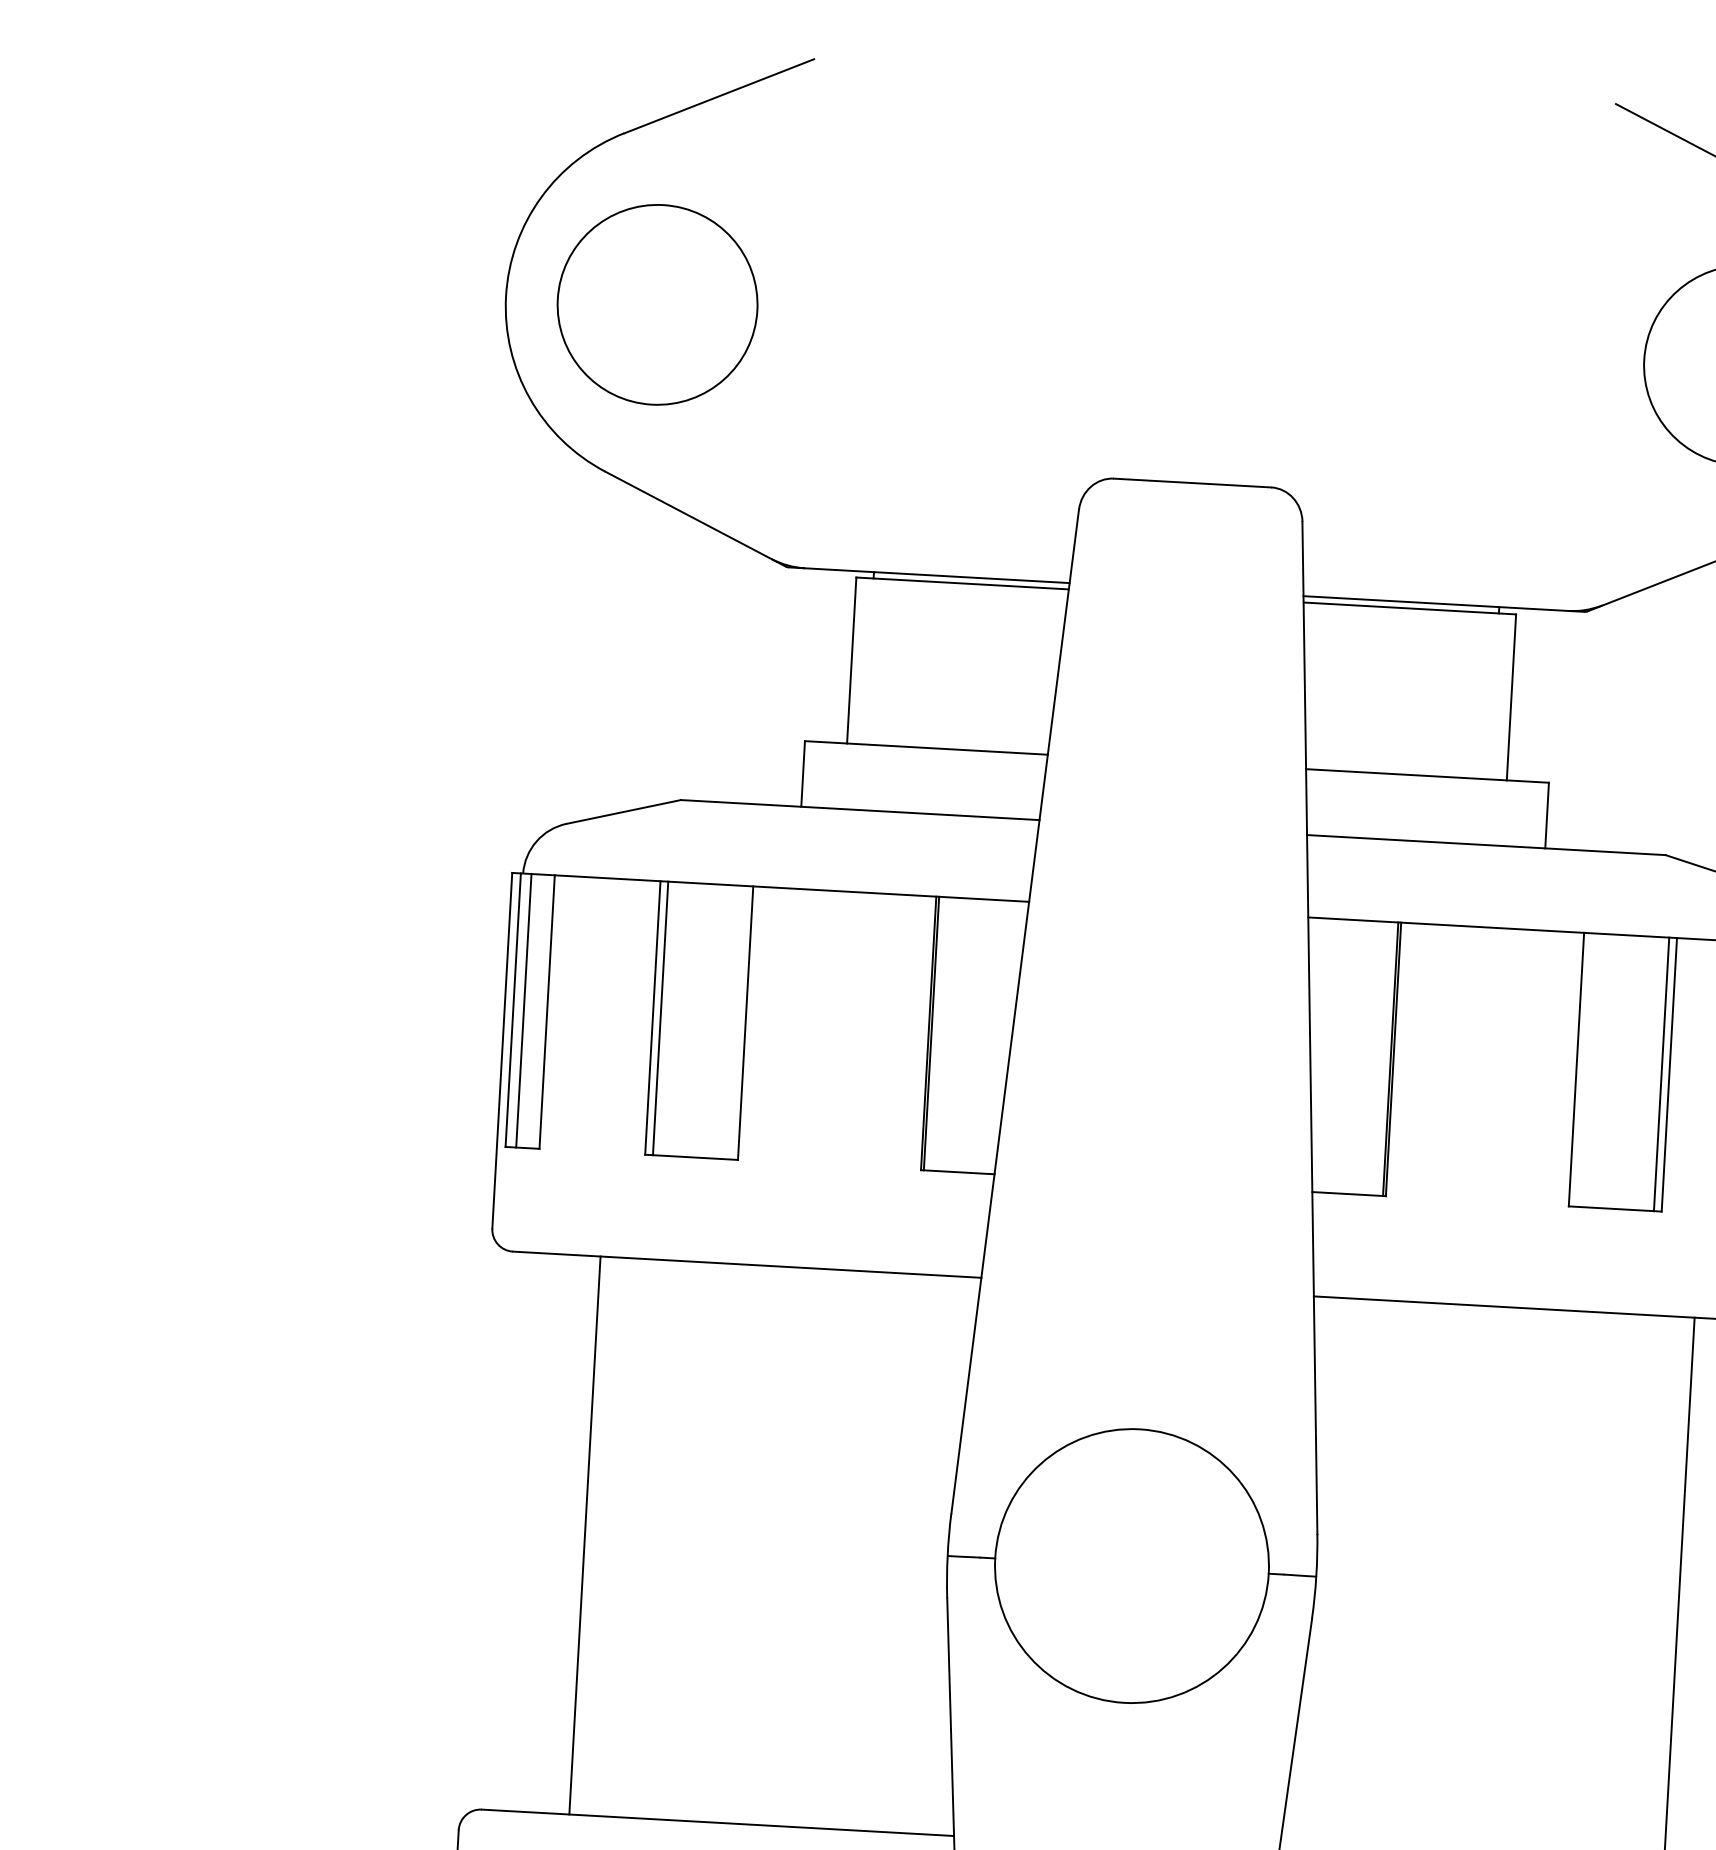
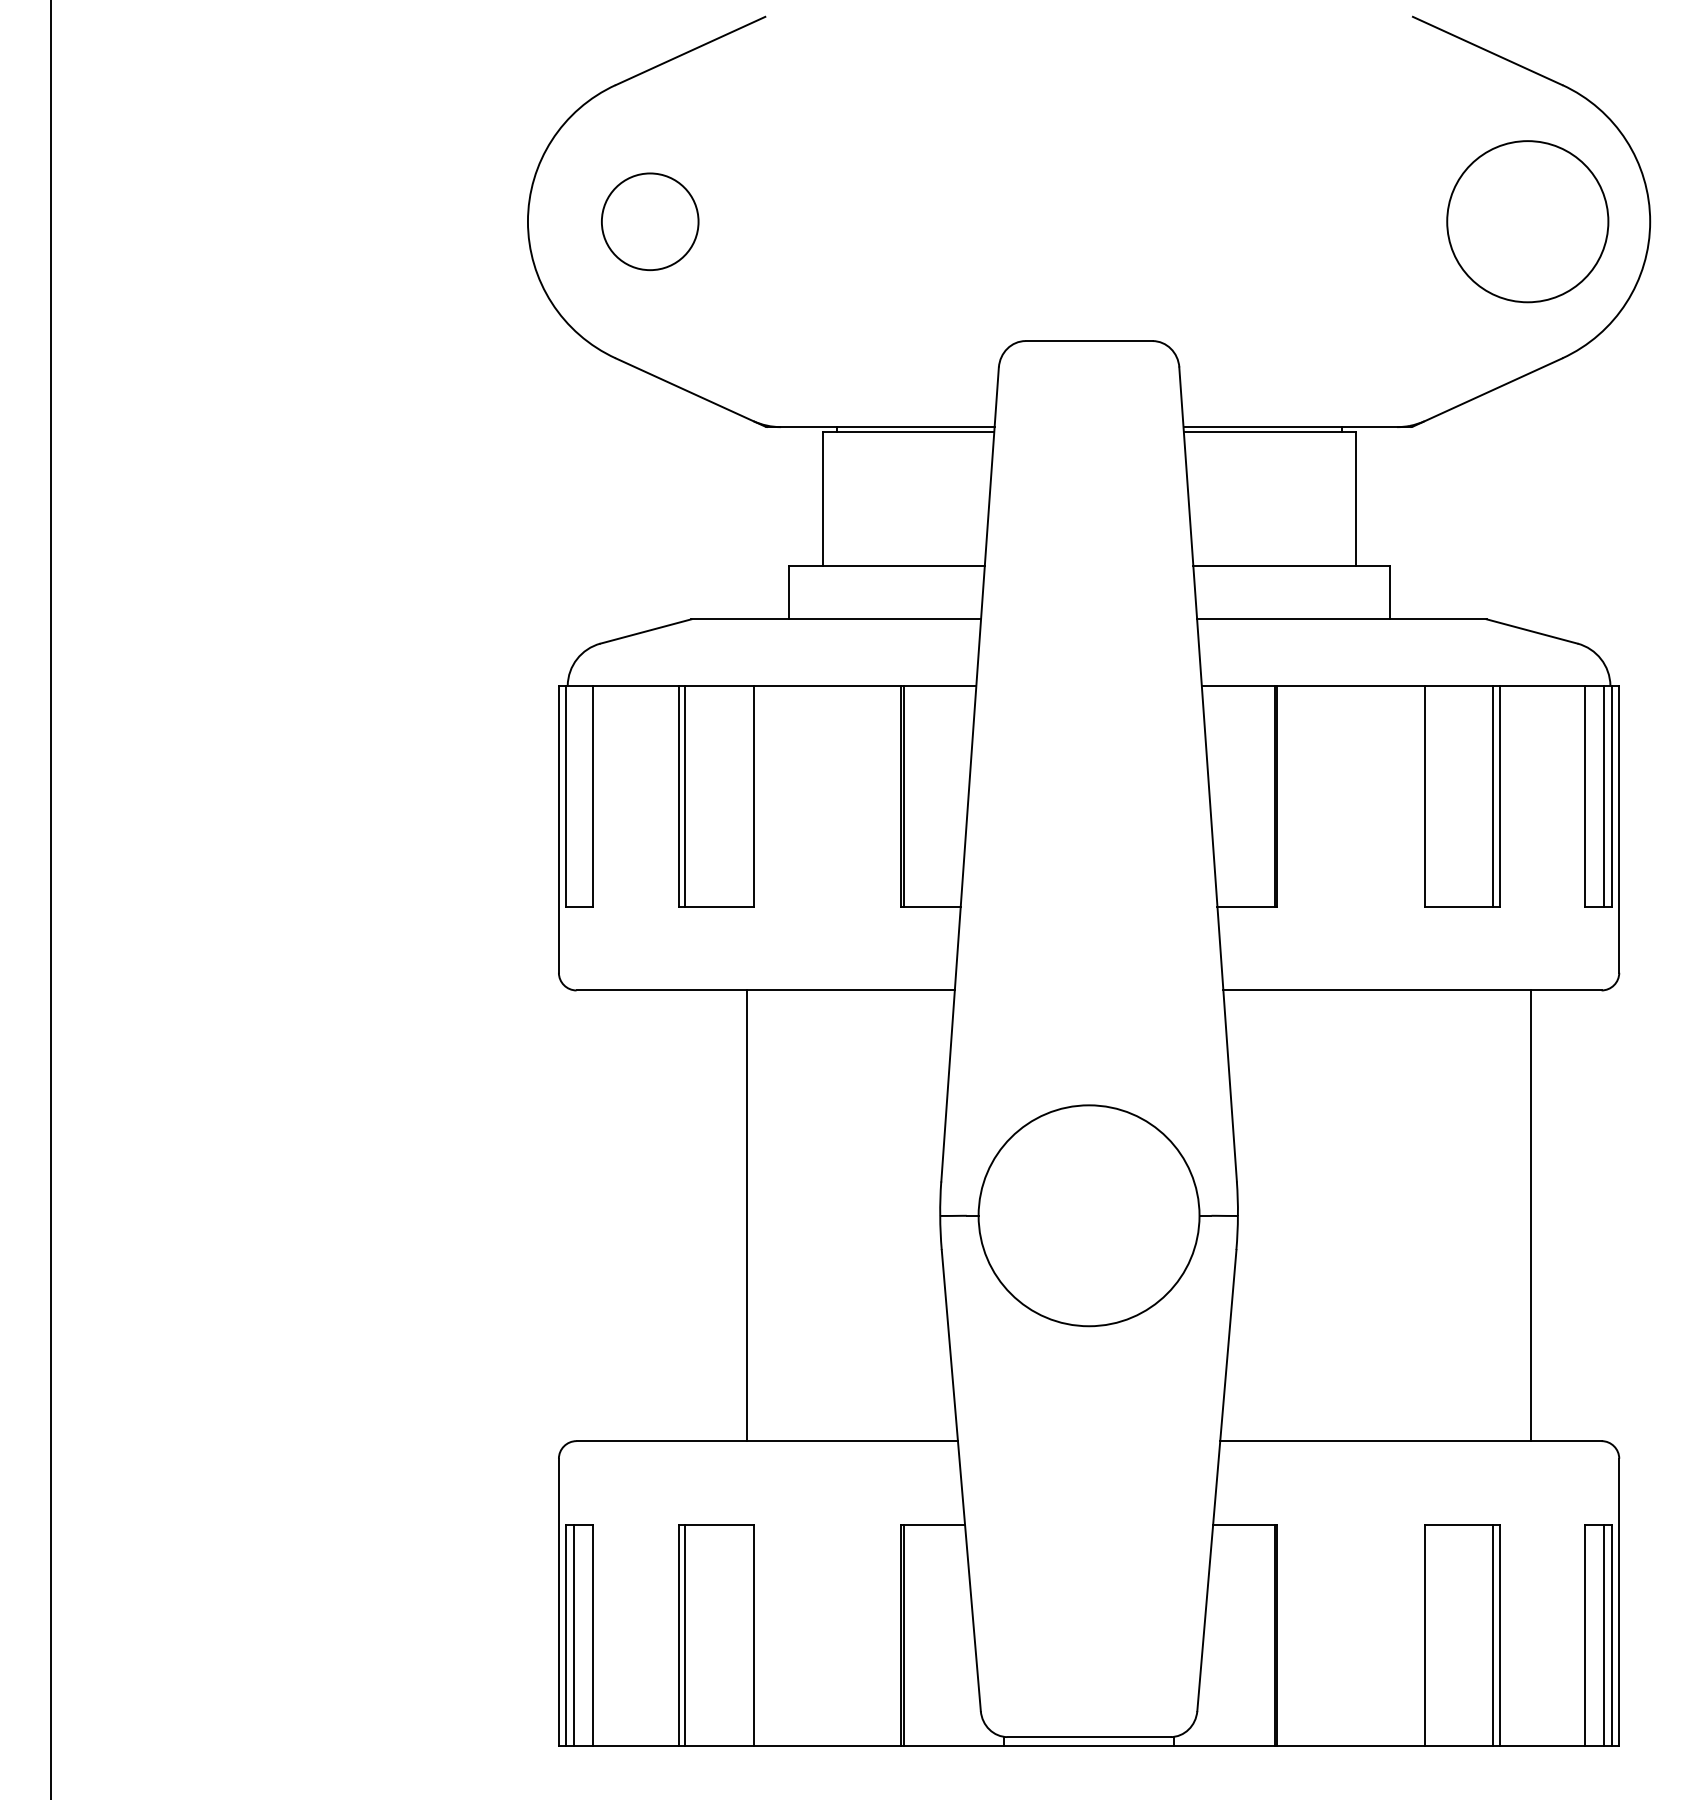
circle: (656, 304) -> (649, 221), size x0.6
line: (523, 1010) -> (574, 795), removed
line: (585, 1535) -> (747, 1215), moved

